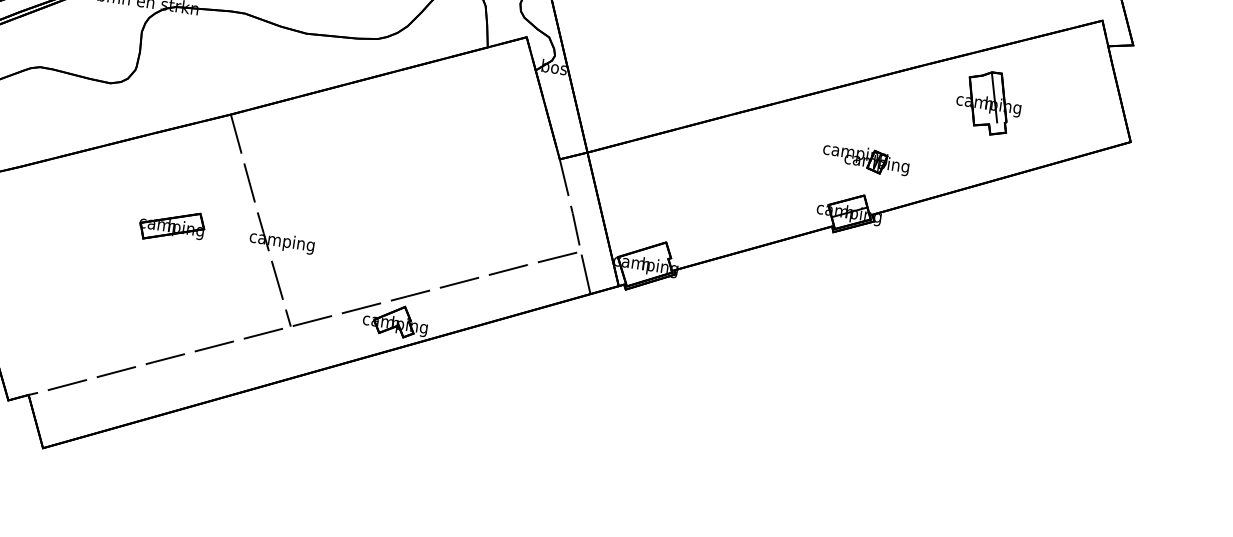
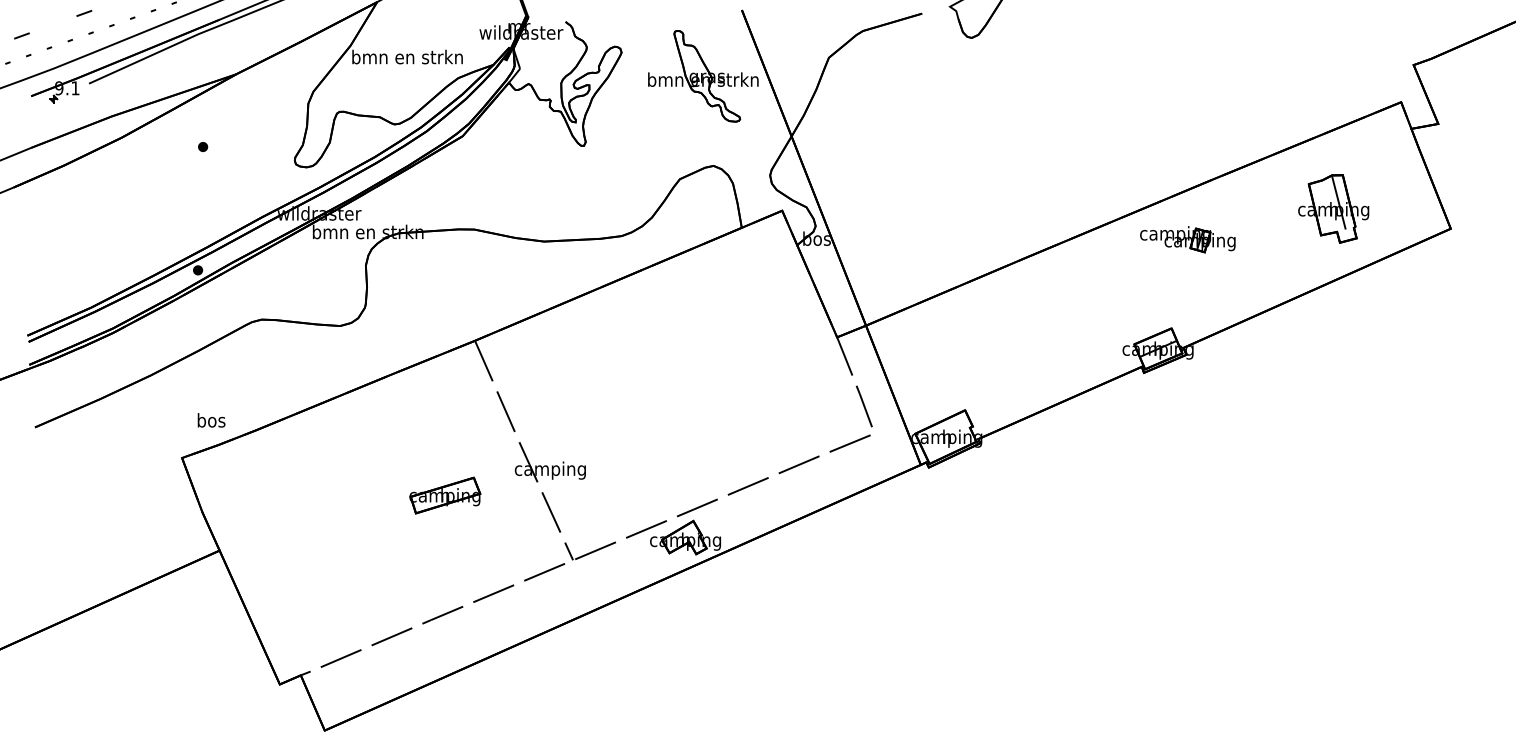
part: (988, 102) -> (1333, 208), moved
part: (865, 159) -> (1187, 239), moved
part: (172, 226) -> (445, 495), moved
line: (585, 272) -> (882, 455), removed

